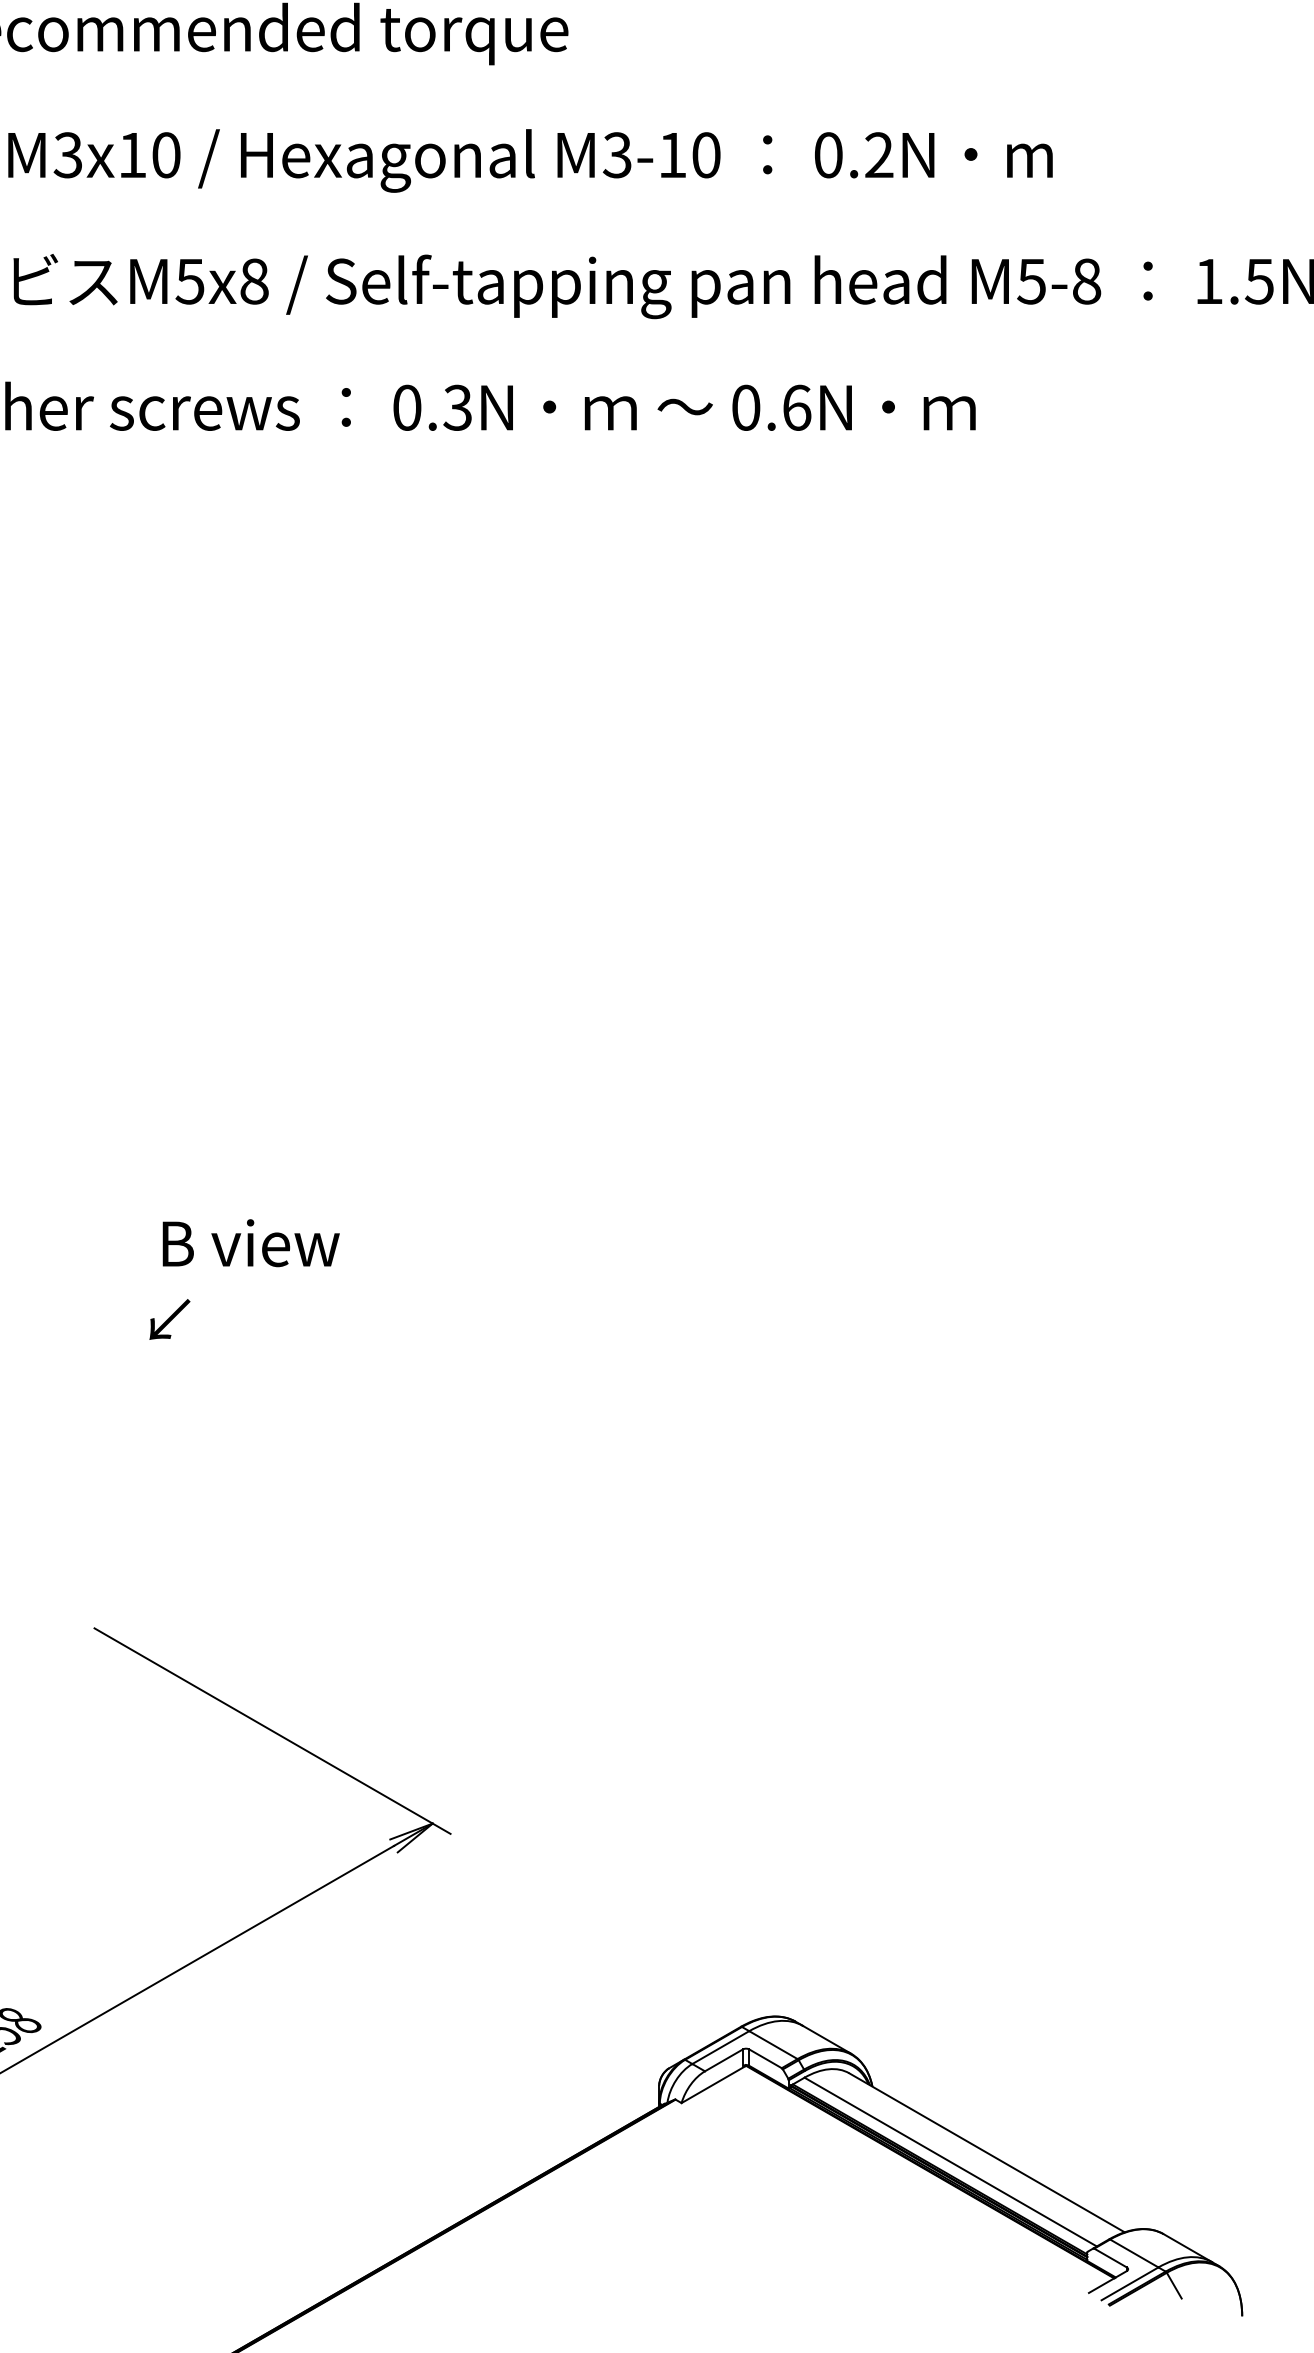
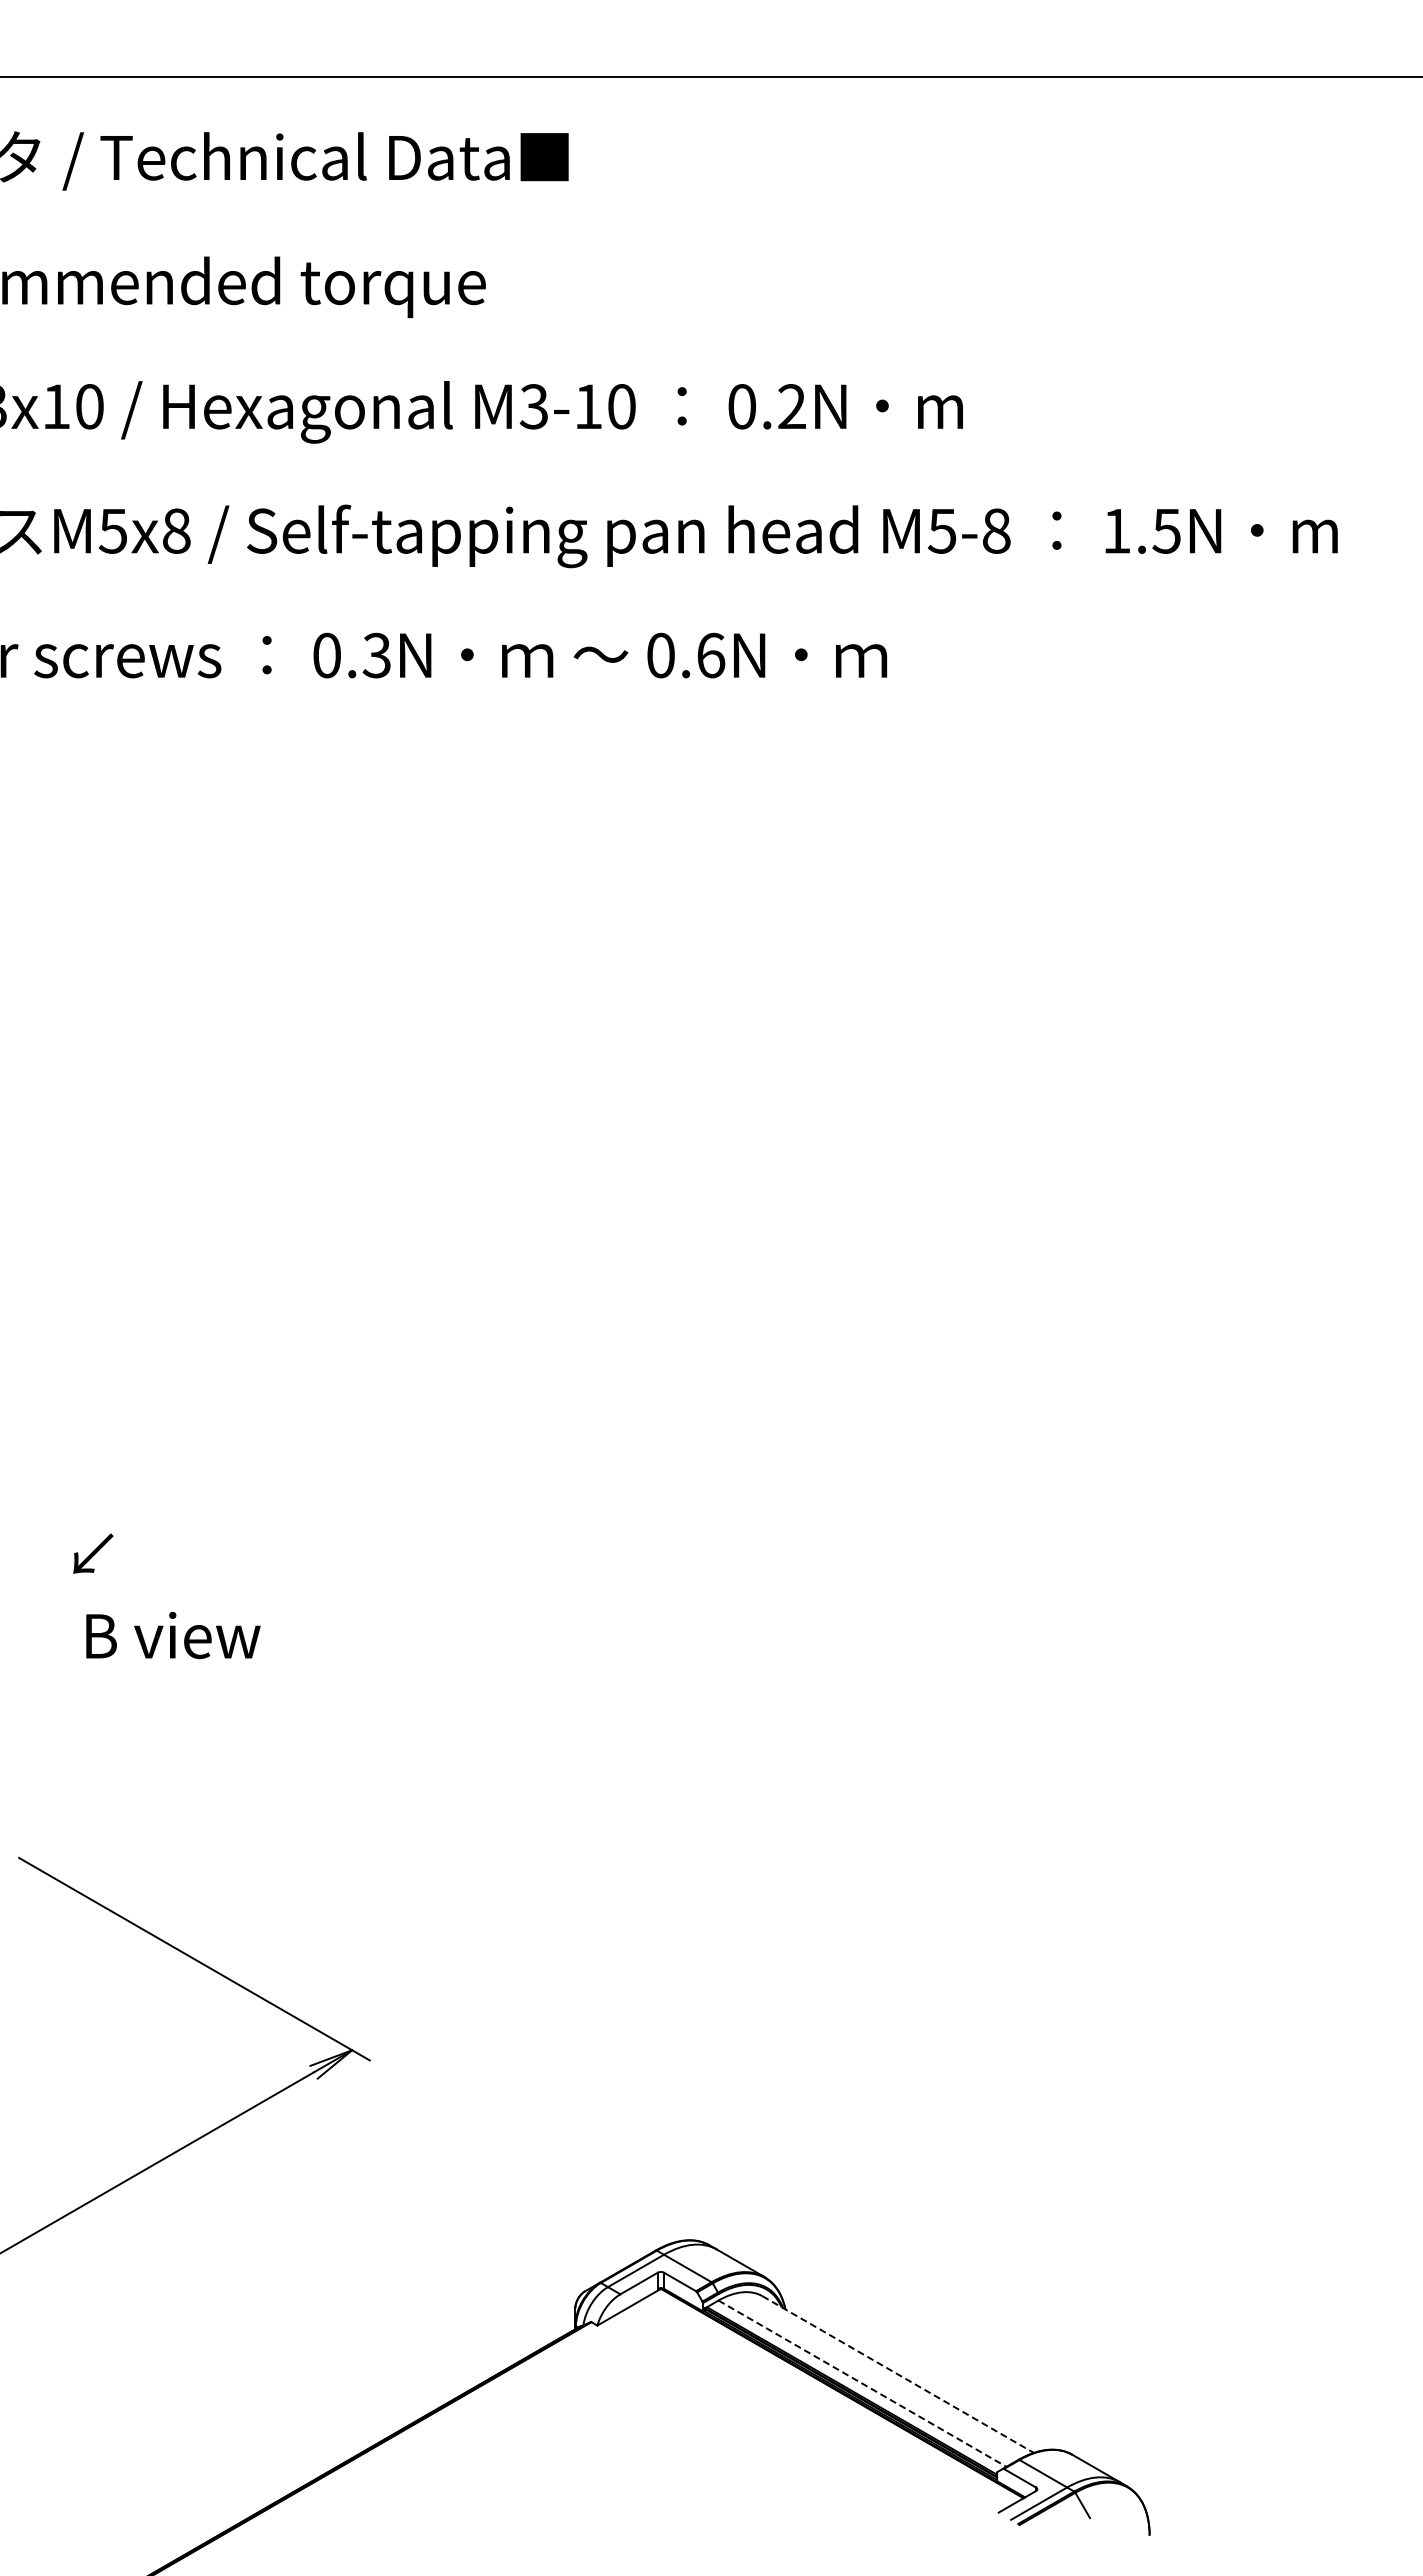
text: (251, 1243) -> (173, 1635), moved
line: (987, 2152) -> (898, 2374), solid -> dashed
line: (950, 2161) -> (862, 2383), solid -> dashed

